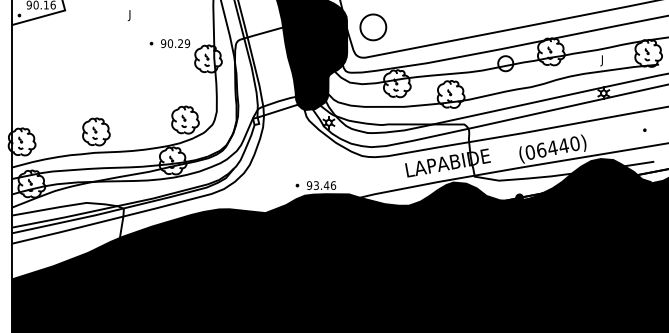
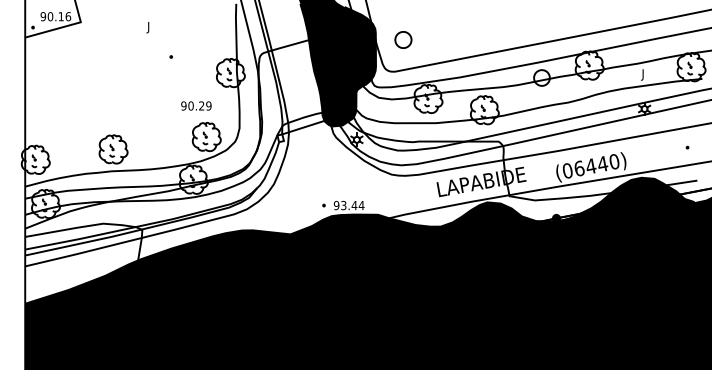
part: (373, 26) -> (403, 39), size x0.6
text: (175, 43) -> (196, 105), moved
text: (333, 185) -> (361, 205), 93.46 -> 93.44

